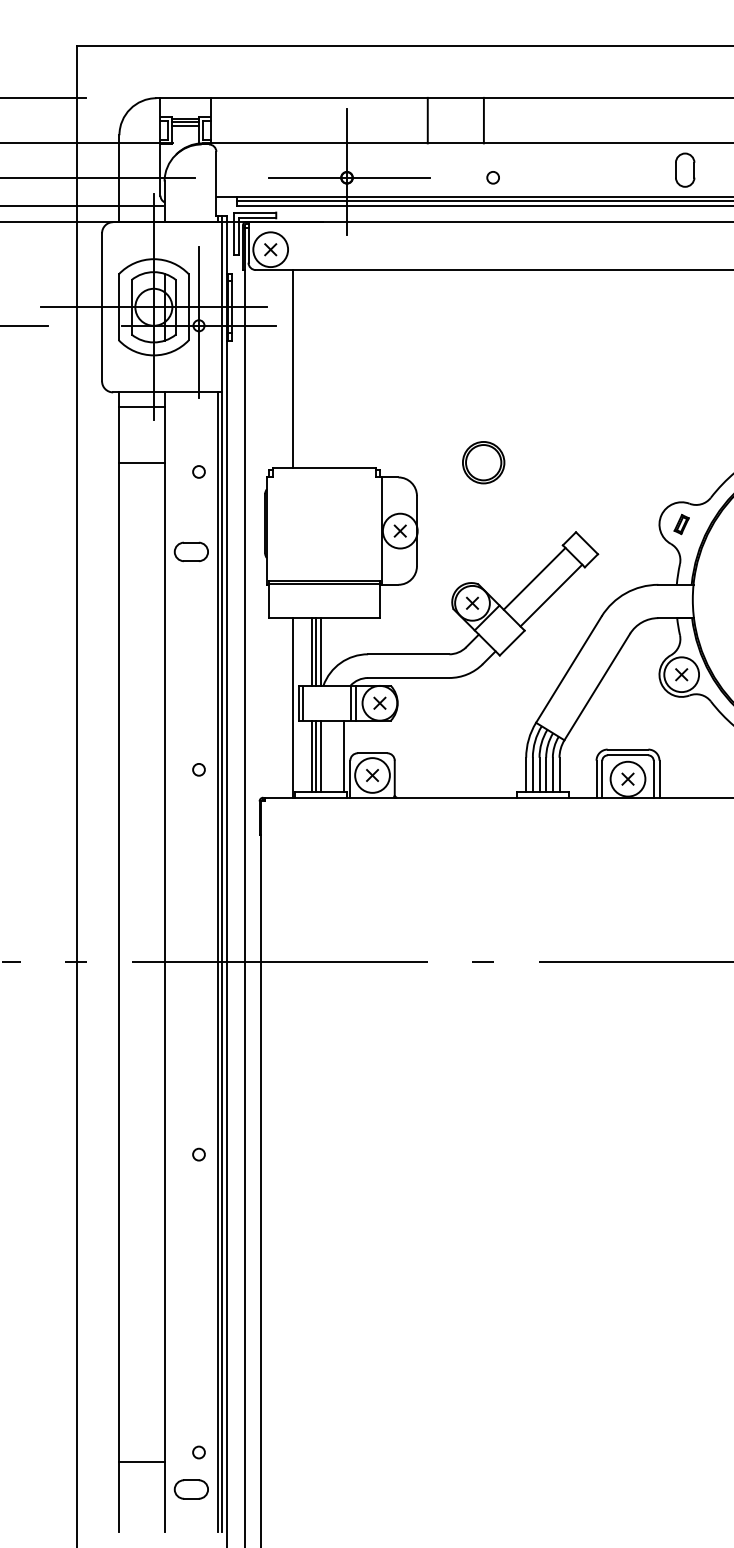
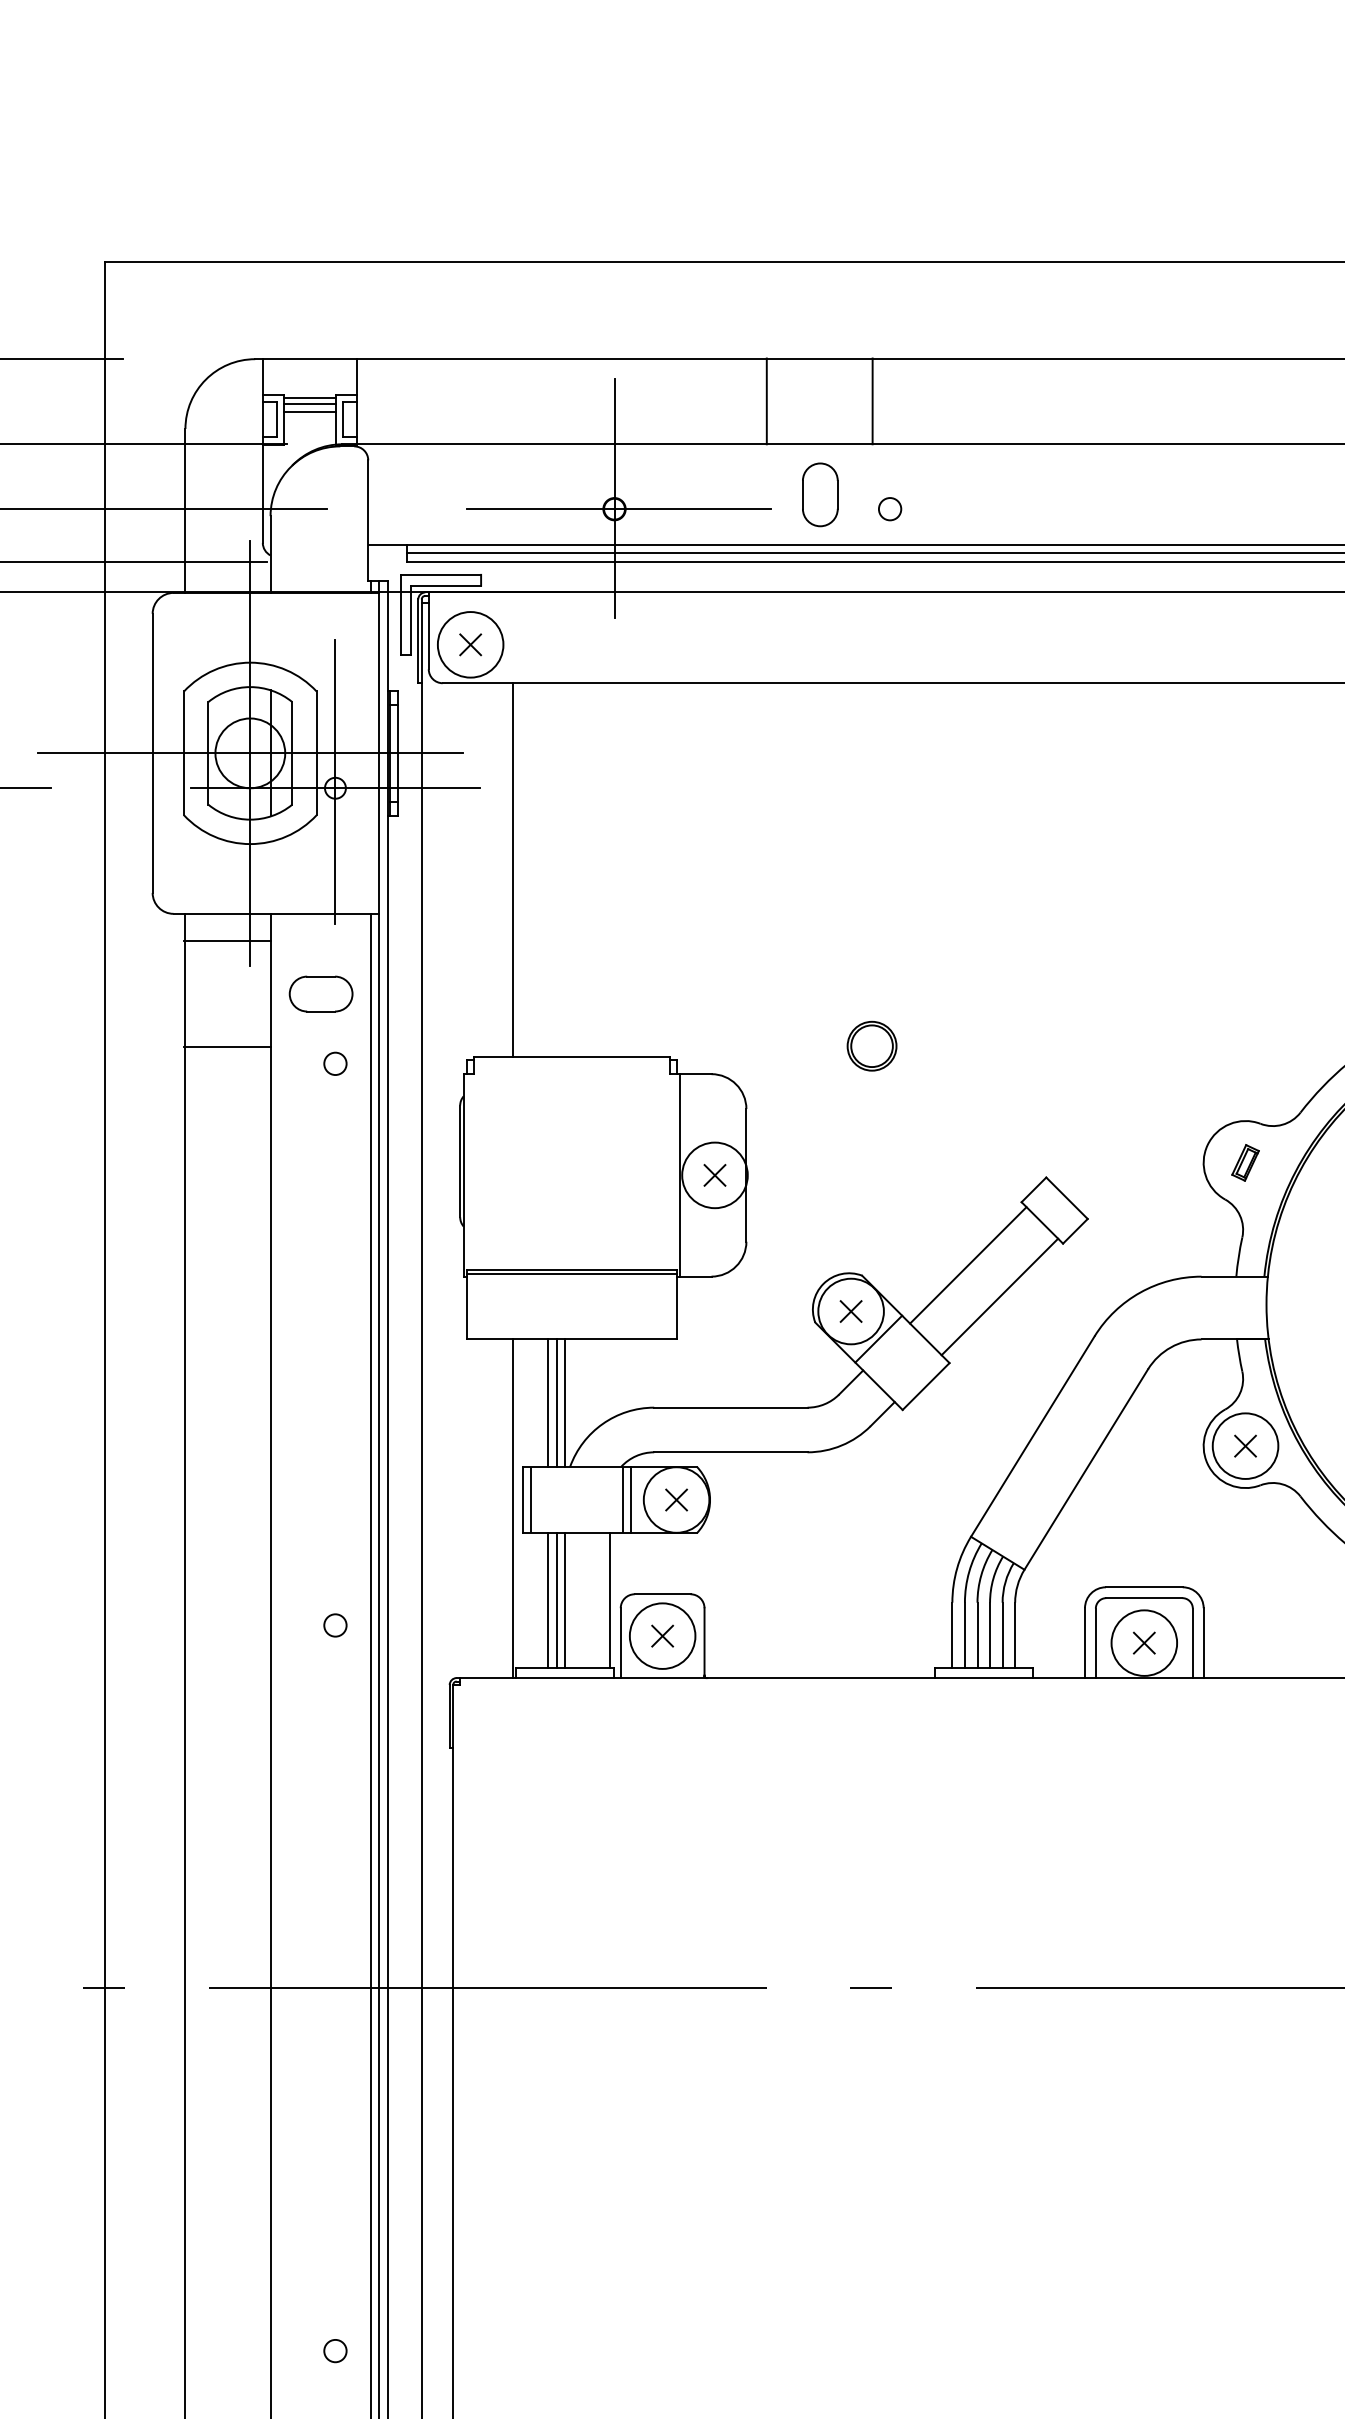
part: (685, 169) -> (820, 493), moved
part: (483, 462) -> (871, 1046), size x0.62
part: (190, 551) -> (319, 993), moved

